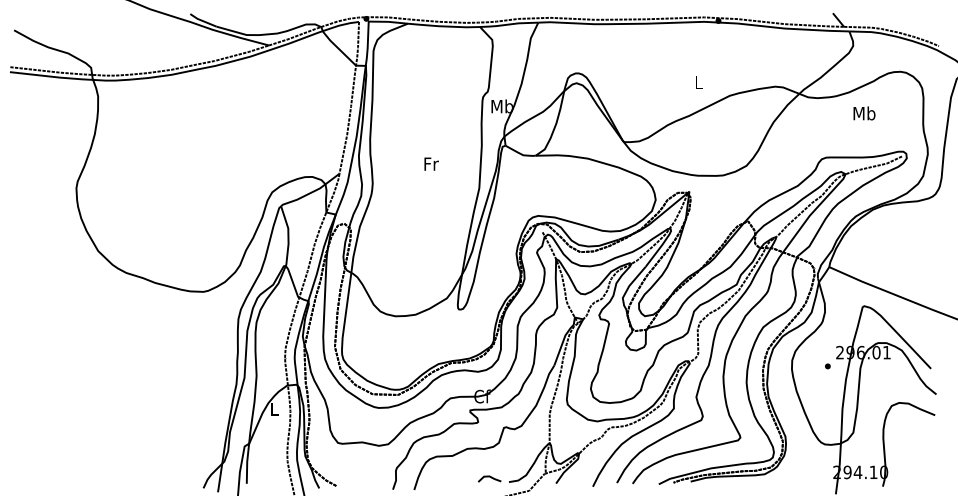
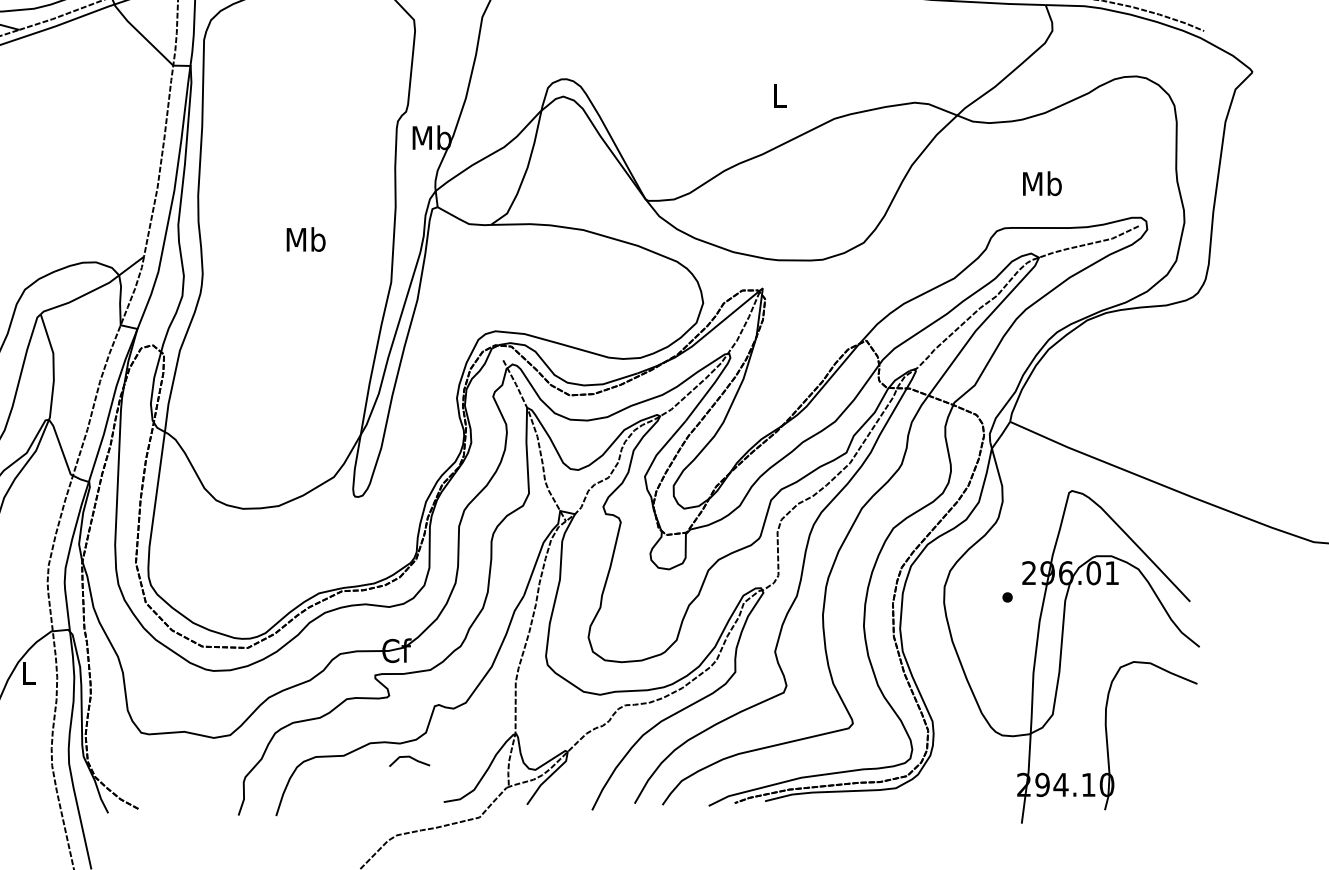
text: (864, 113) -> (1042, 183), moved
text: (431, 163) -> (306, 238), Fr -> Mb
line: (489, 477) -> (409, 758), moved

